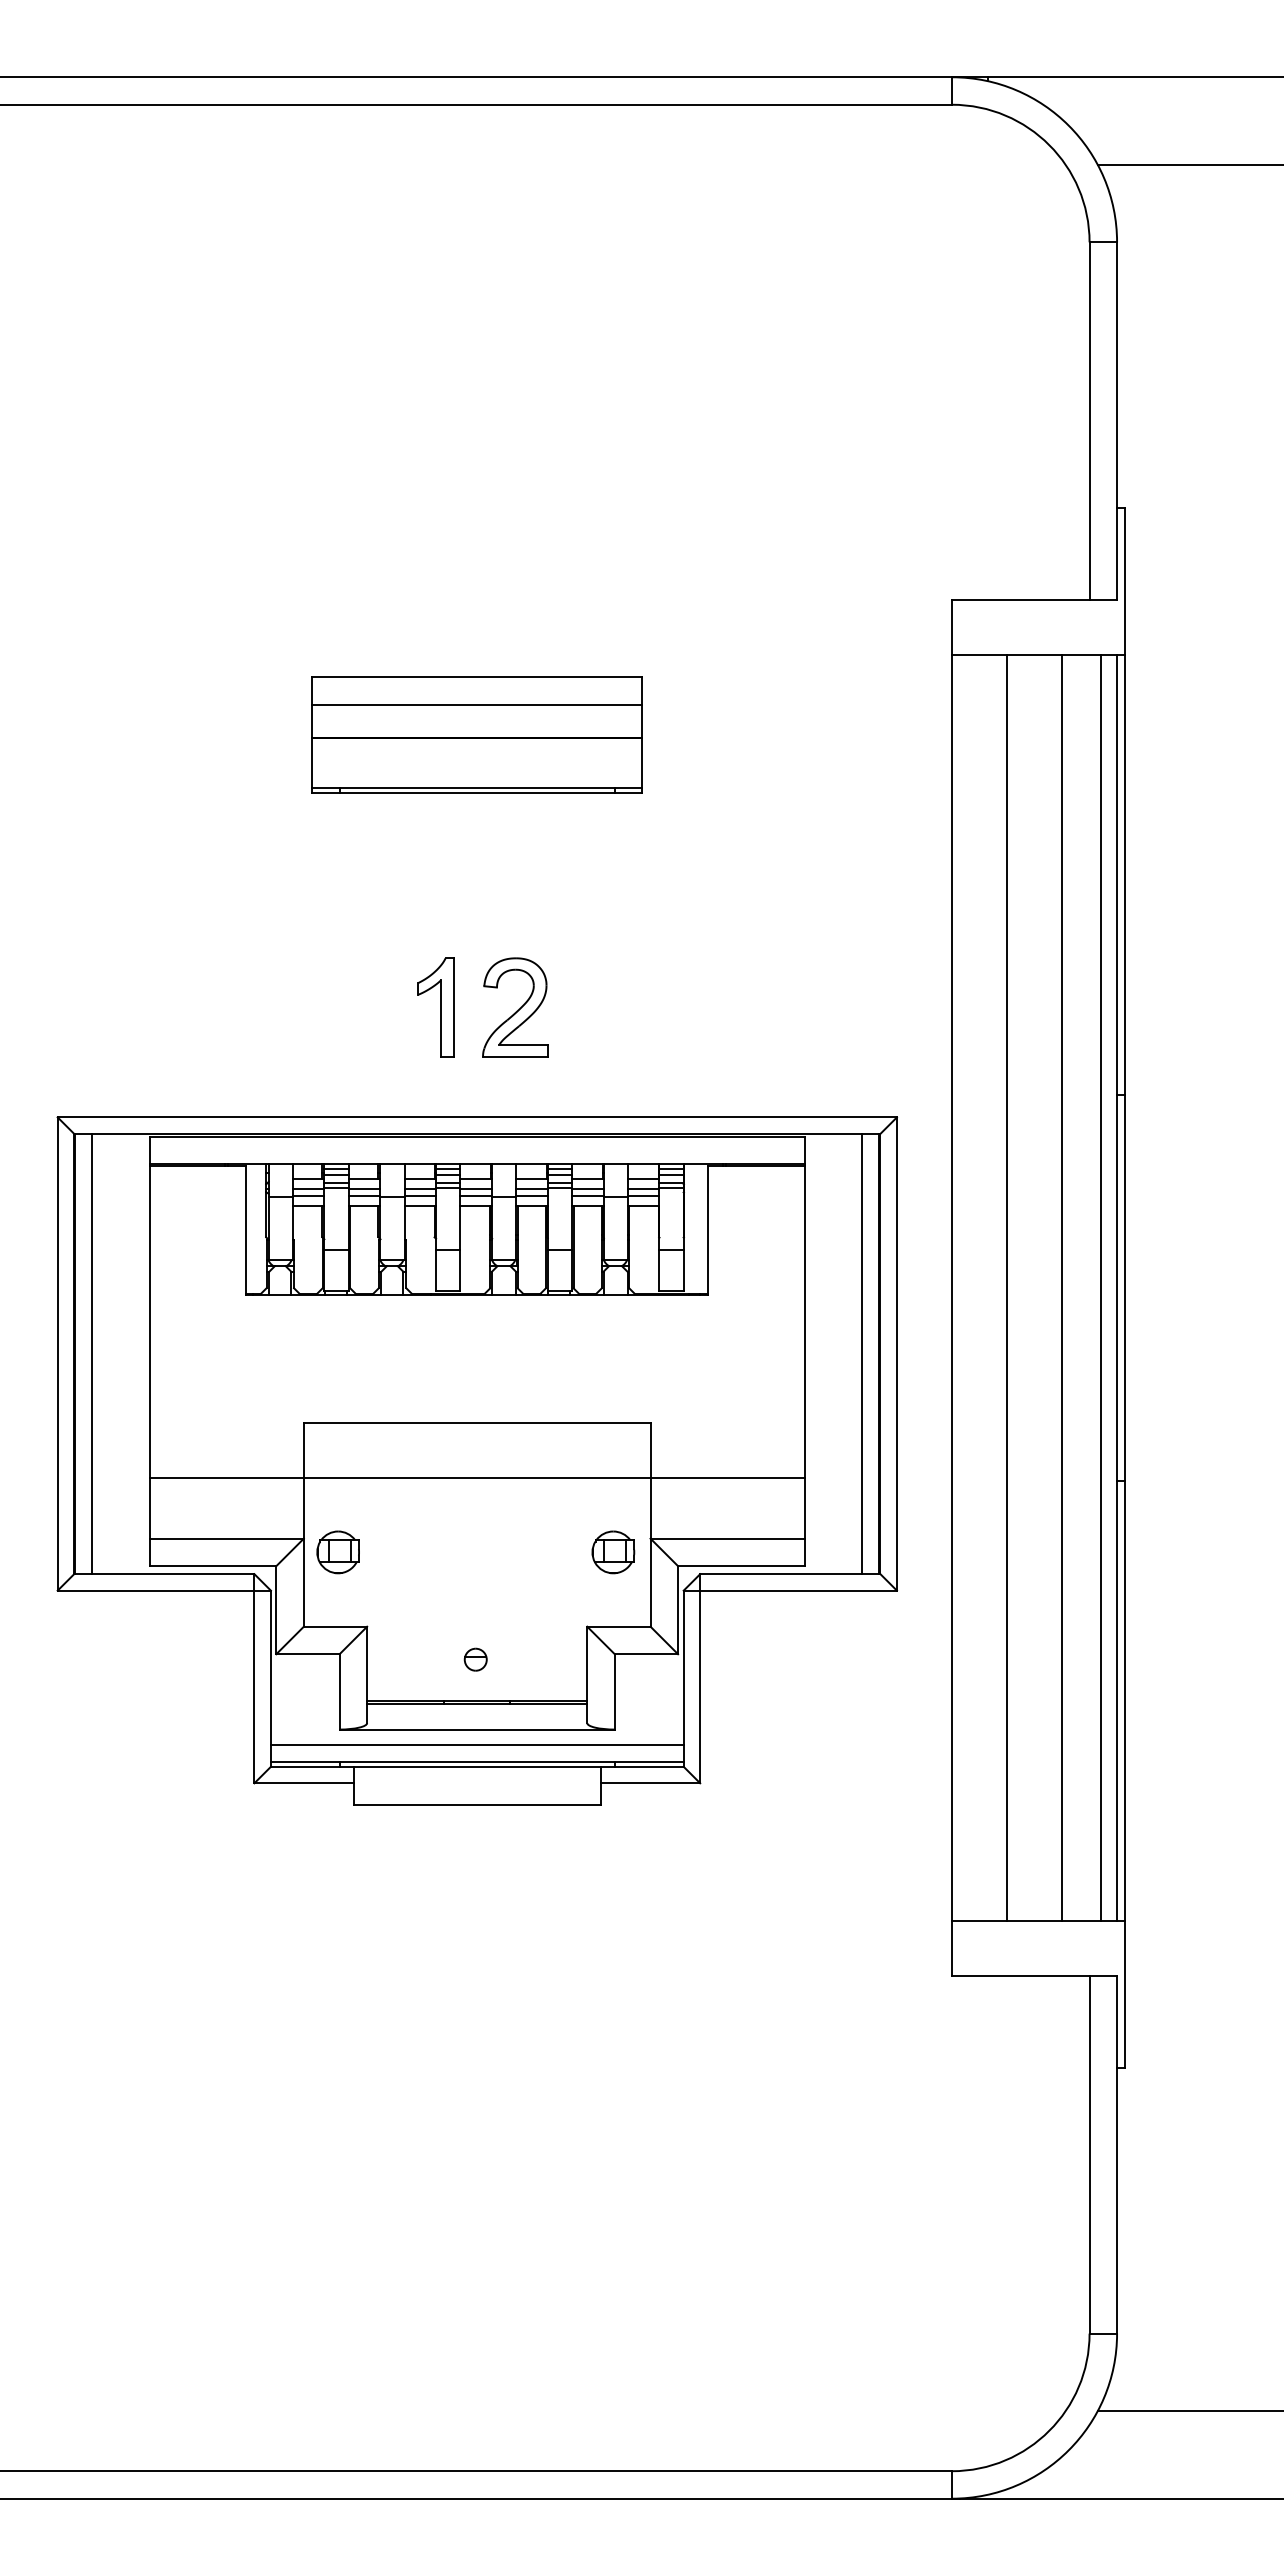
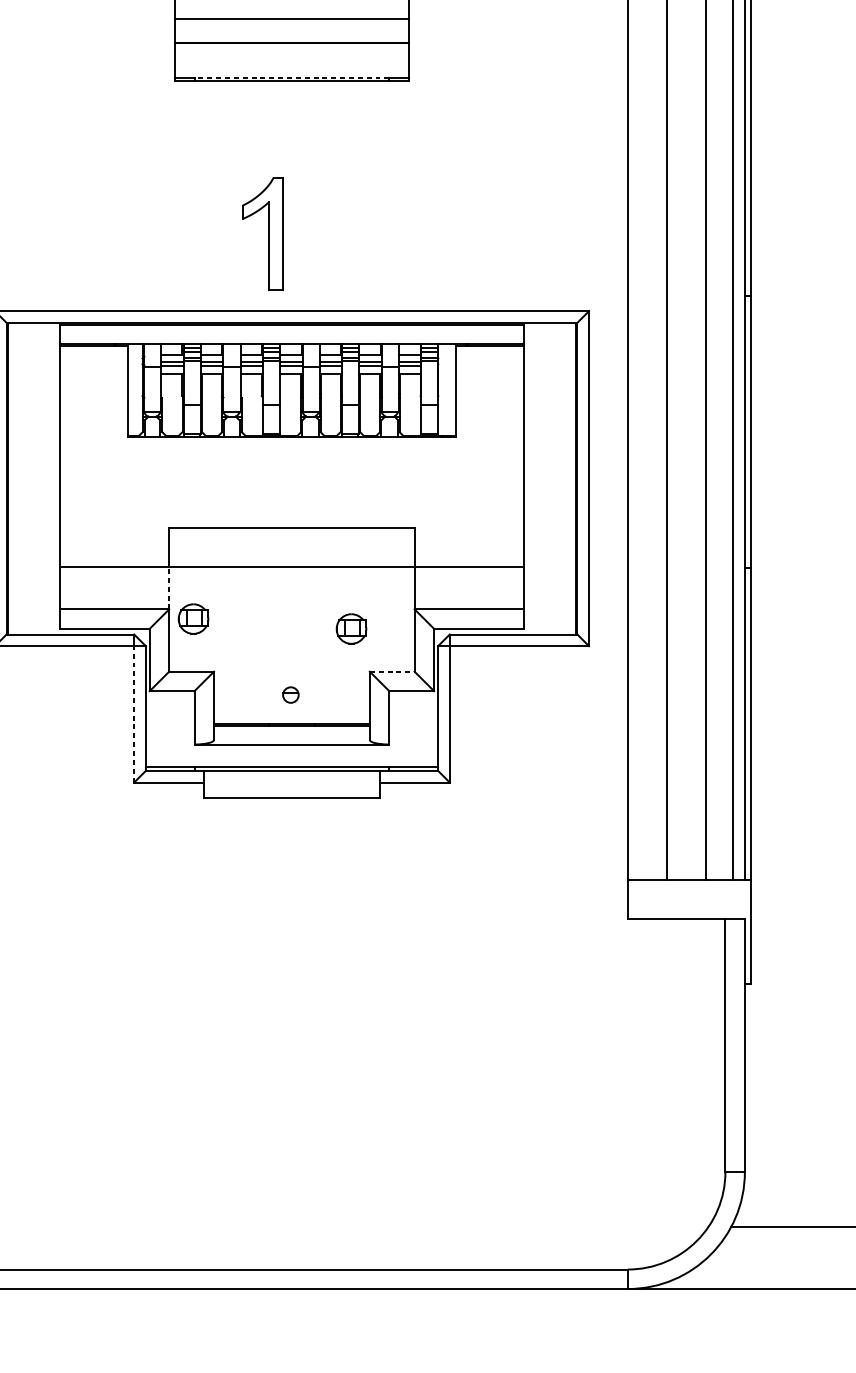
line: (477, 787) -> (292, 77), solid -> dashed
part: (435, 1007) -> (262, 233), size x1.6
part: (515, 1007) -> (319, 233), removed
line: (91, 1353) -> (18, 478), removed
line: (862, 1353) -> (564, 478), removed
line: (303, 1507) -> (168, 587), solid -> dashed
part: (613, 1552) -> (351, 629), moved
line: (618, 1626) -> (391, 671), solid -> dashed
line: (254, 1686) -> (134, 714), solid -> dashed
line: (476, 1745) -> (291, 755), removed

